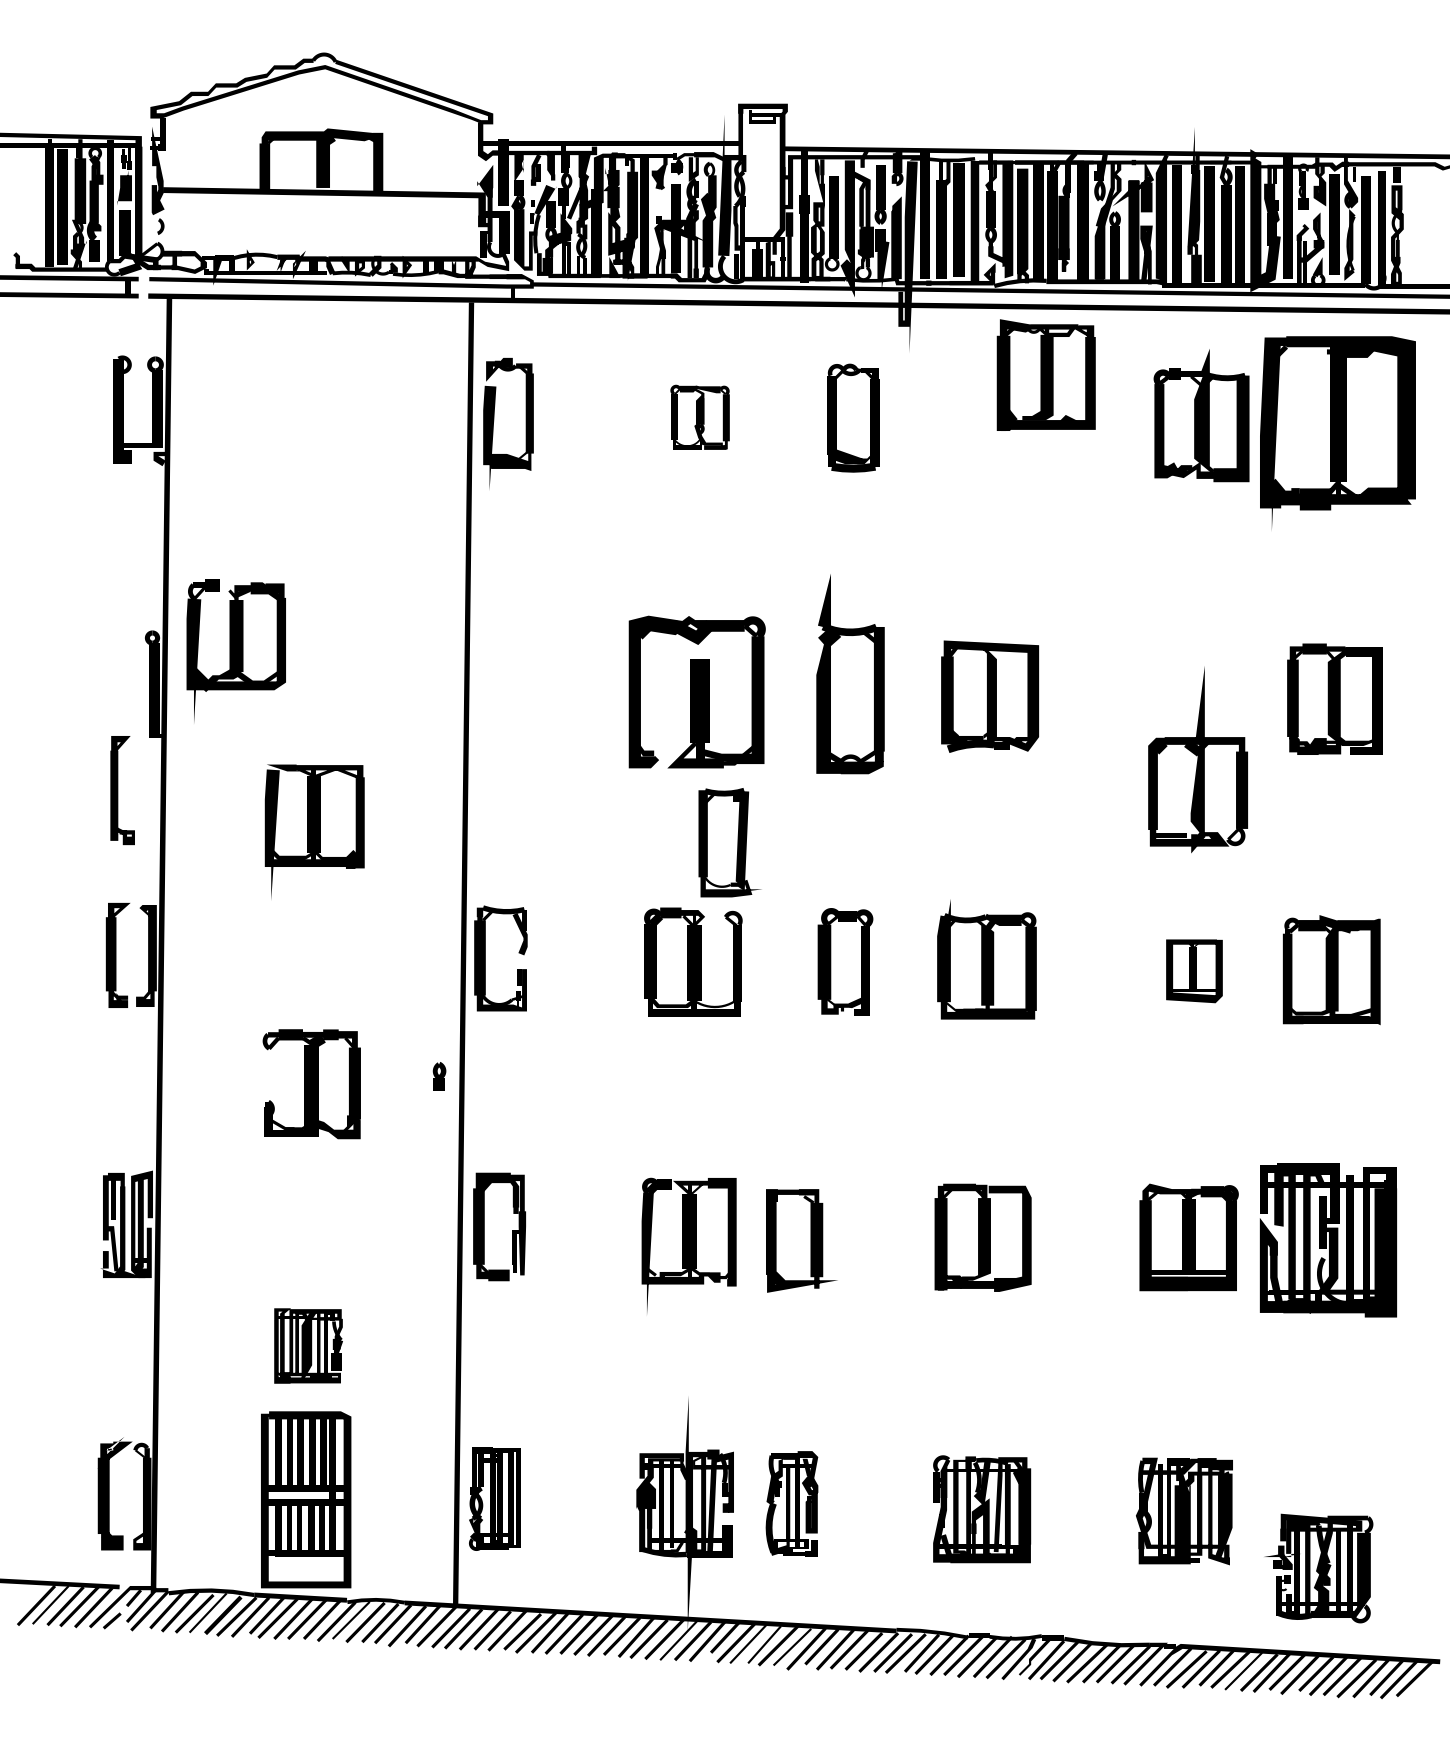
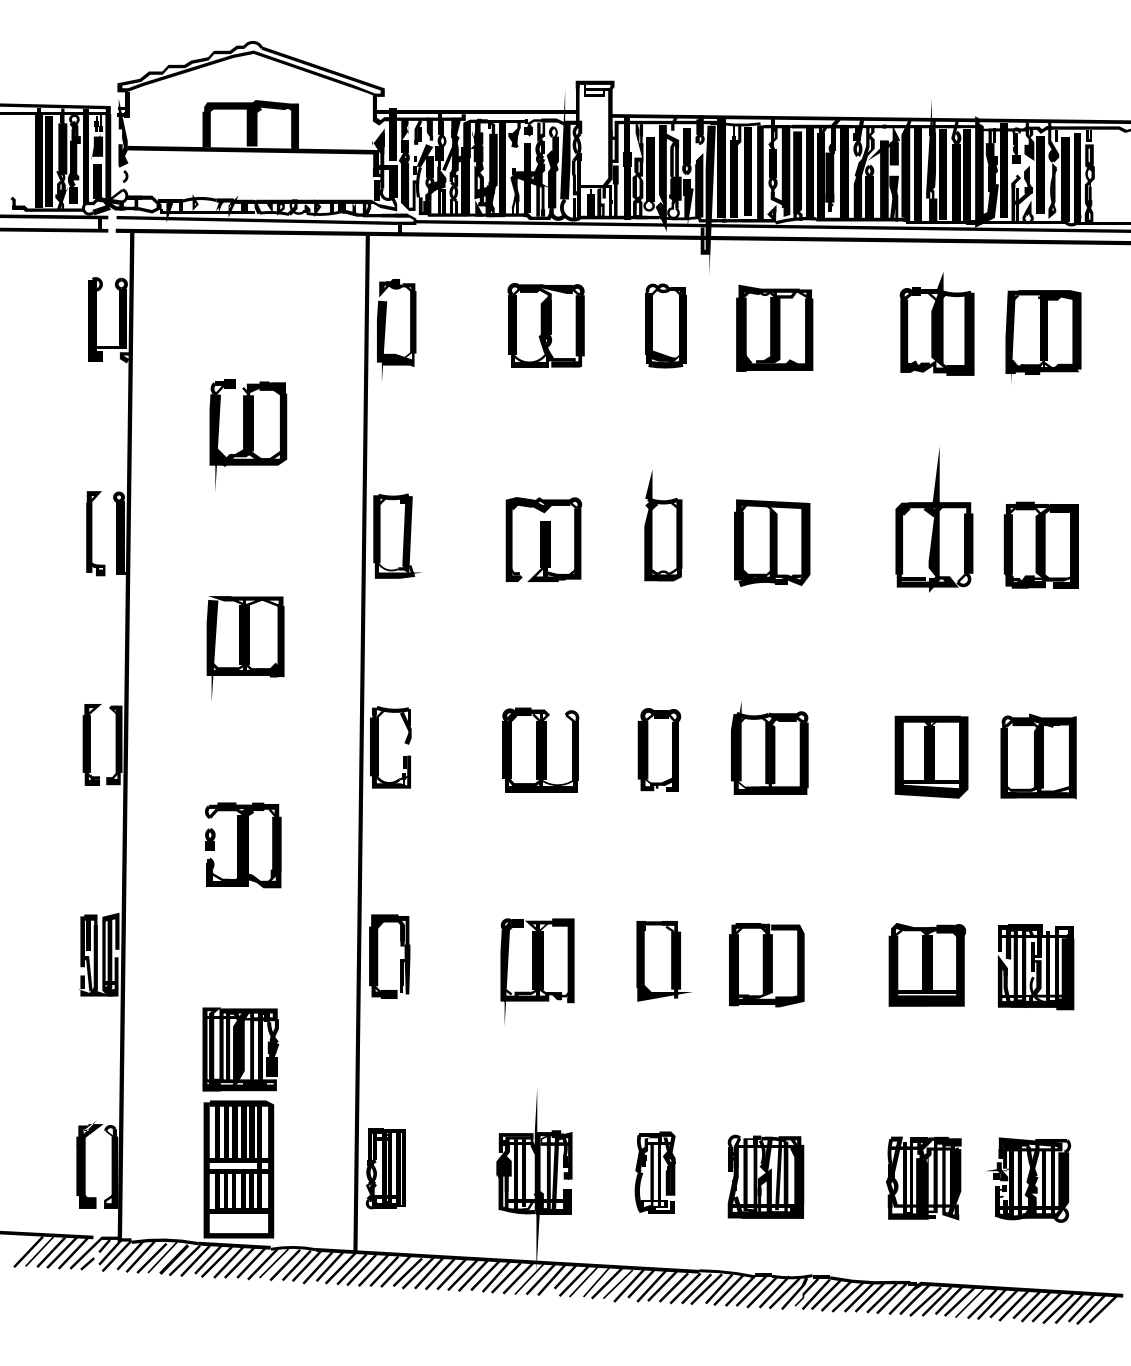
part: (1045, 374) -> (774, 327), moved
part: (699, 417) -> (545, 325), size x1.67
part: (1337, 431) -> (1043, 336), size x0.62
part: (235, 650) -> (247, 434), moved
part: (850, 674) -> (663, 525), size x0.71
part: (697, 691) -> (544, 539), size x0.71
part: (1197, 759) -> (933, 519), moved
curve: (118, 790) -> (92, 533), moved
part: (729, 842) -> (397, 536), moved
part: (1194, 971) -> (931, 757), size x1.67
part: (439, 1076) -> (210, 839), moved
part: (801, 1240) -> (664, 960), moved
part: (1328, 1240) -> (1036, 967), size x0.71
part: (308, 1345) -> (240, 1049), size x1.43
part: (791, 1503) -> (654, 1172), moved
part: (1318, 1568) -> (1028, 1180), moved

